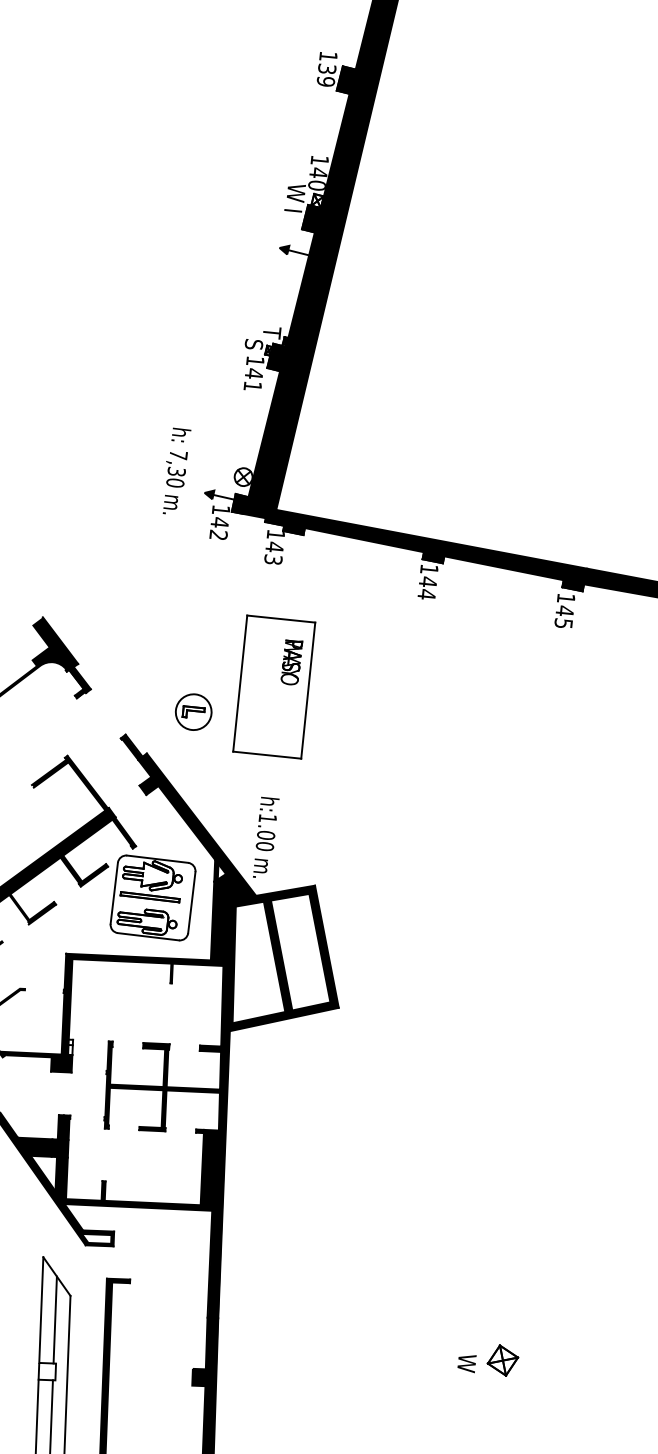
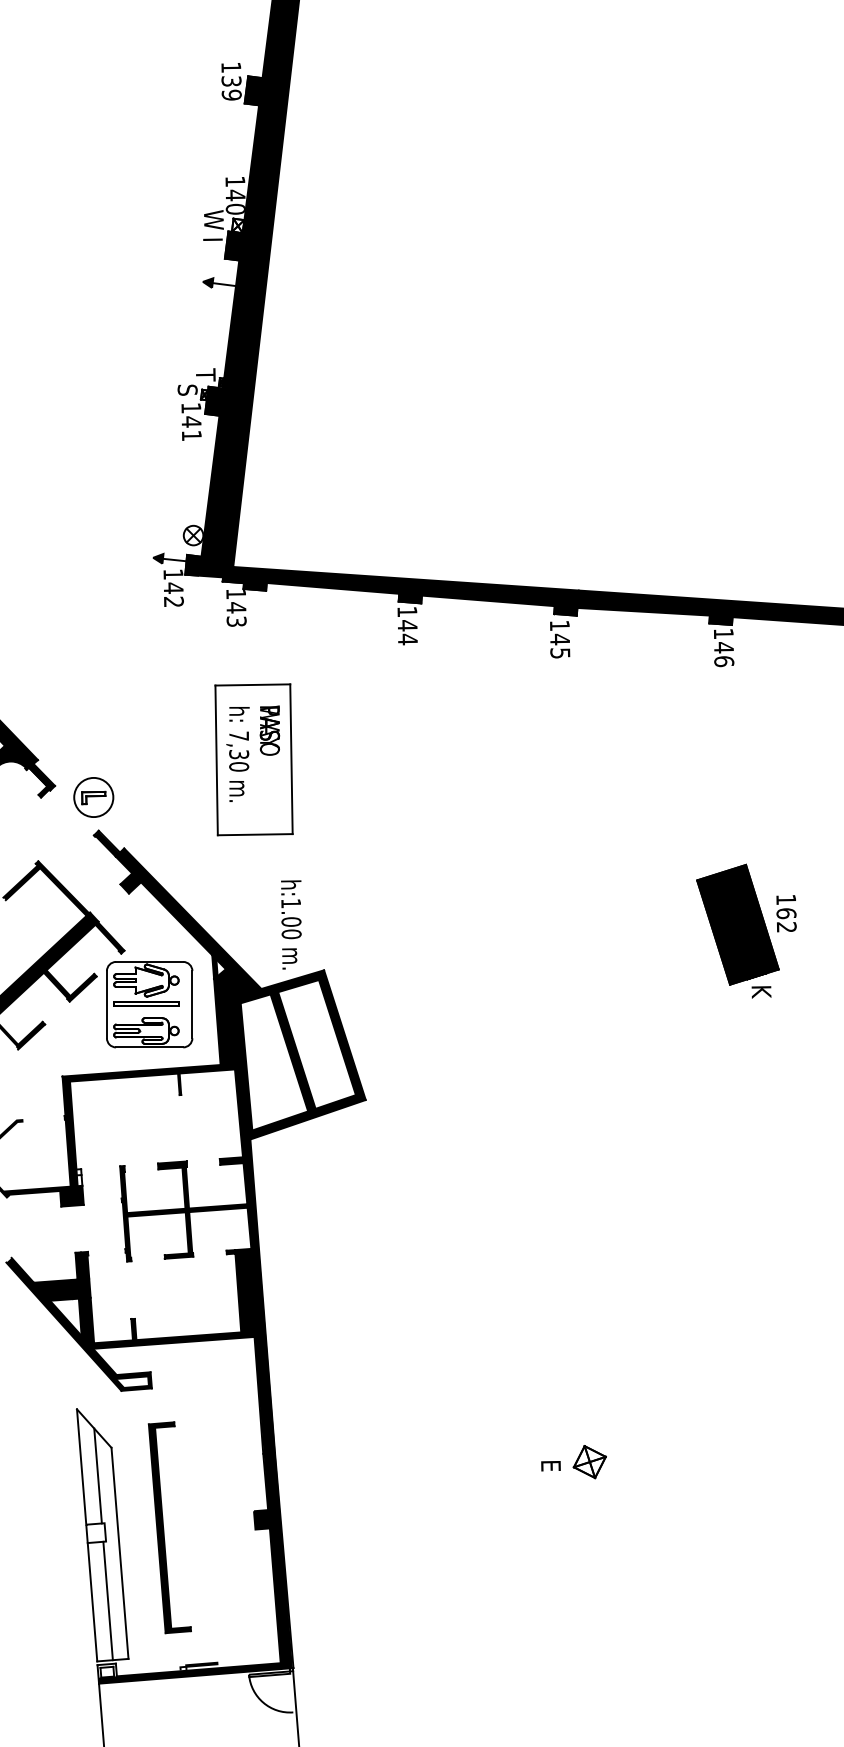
text: (175, 471) -> (237, 754), moved
part: (193, 712) -> (93, 797), moved
text: (265, 837) -> (291, 924), moved
text: (466, 1363) -> (550, 1469), W -> E

